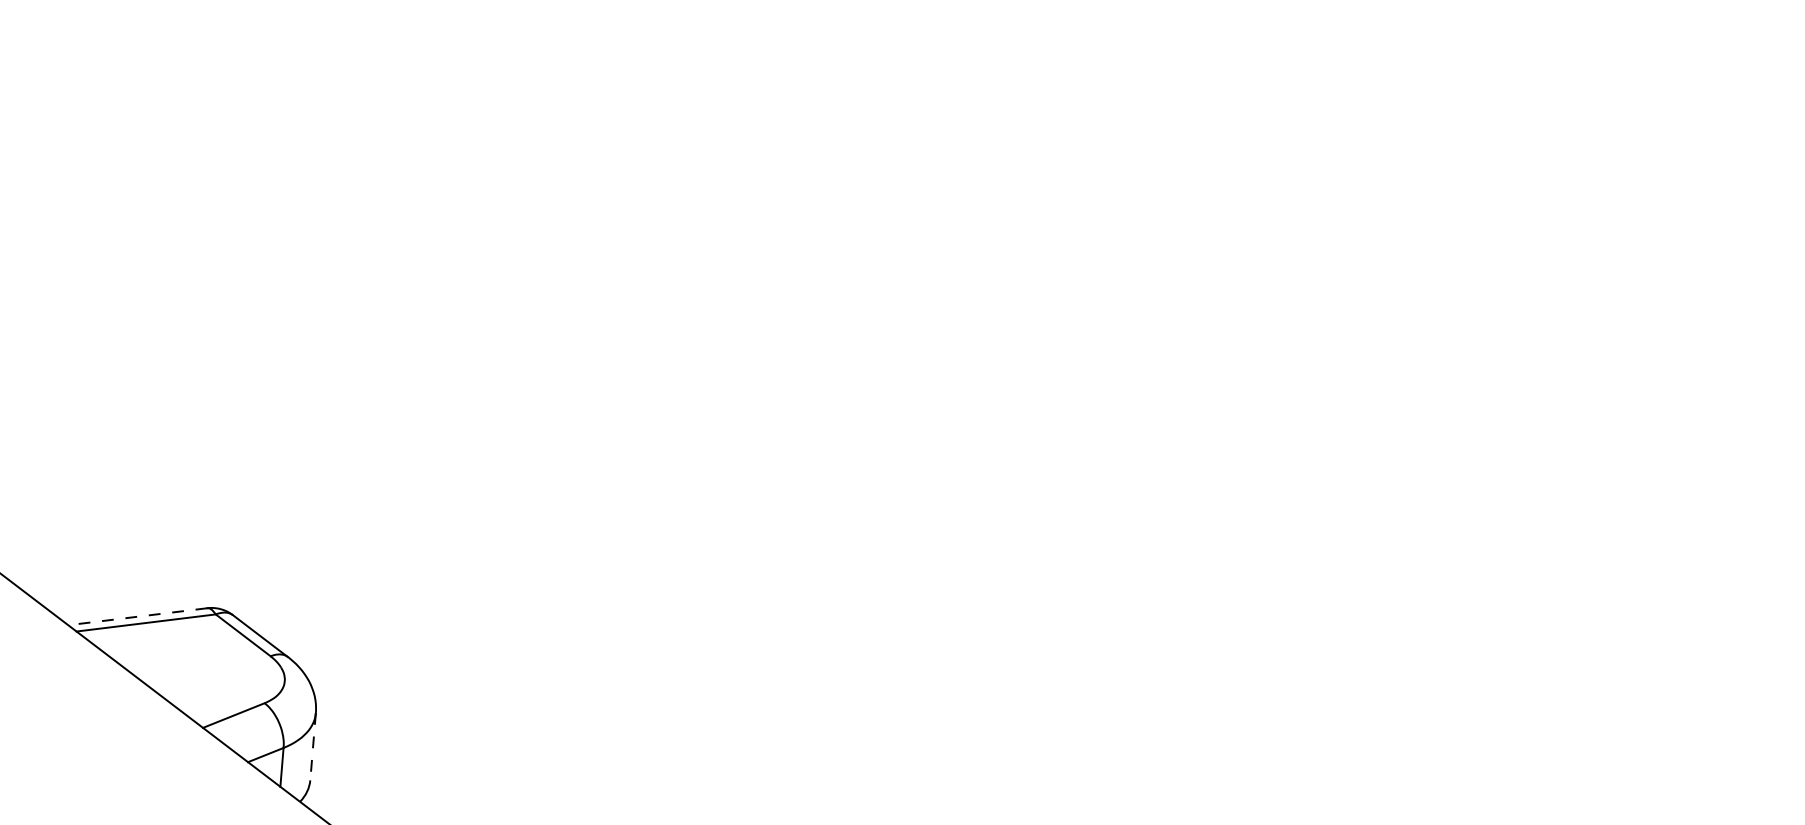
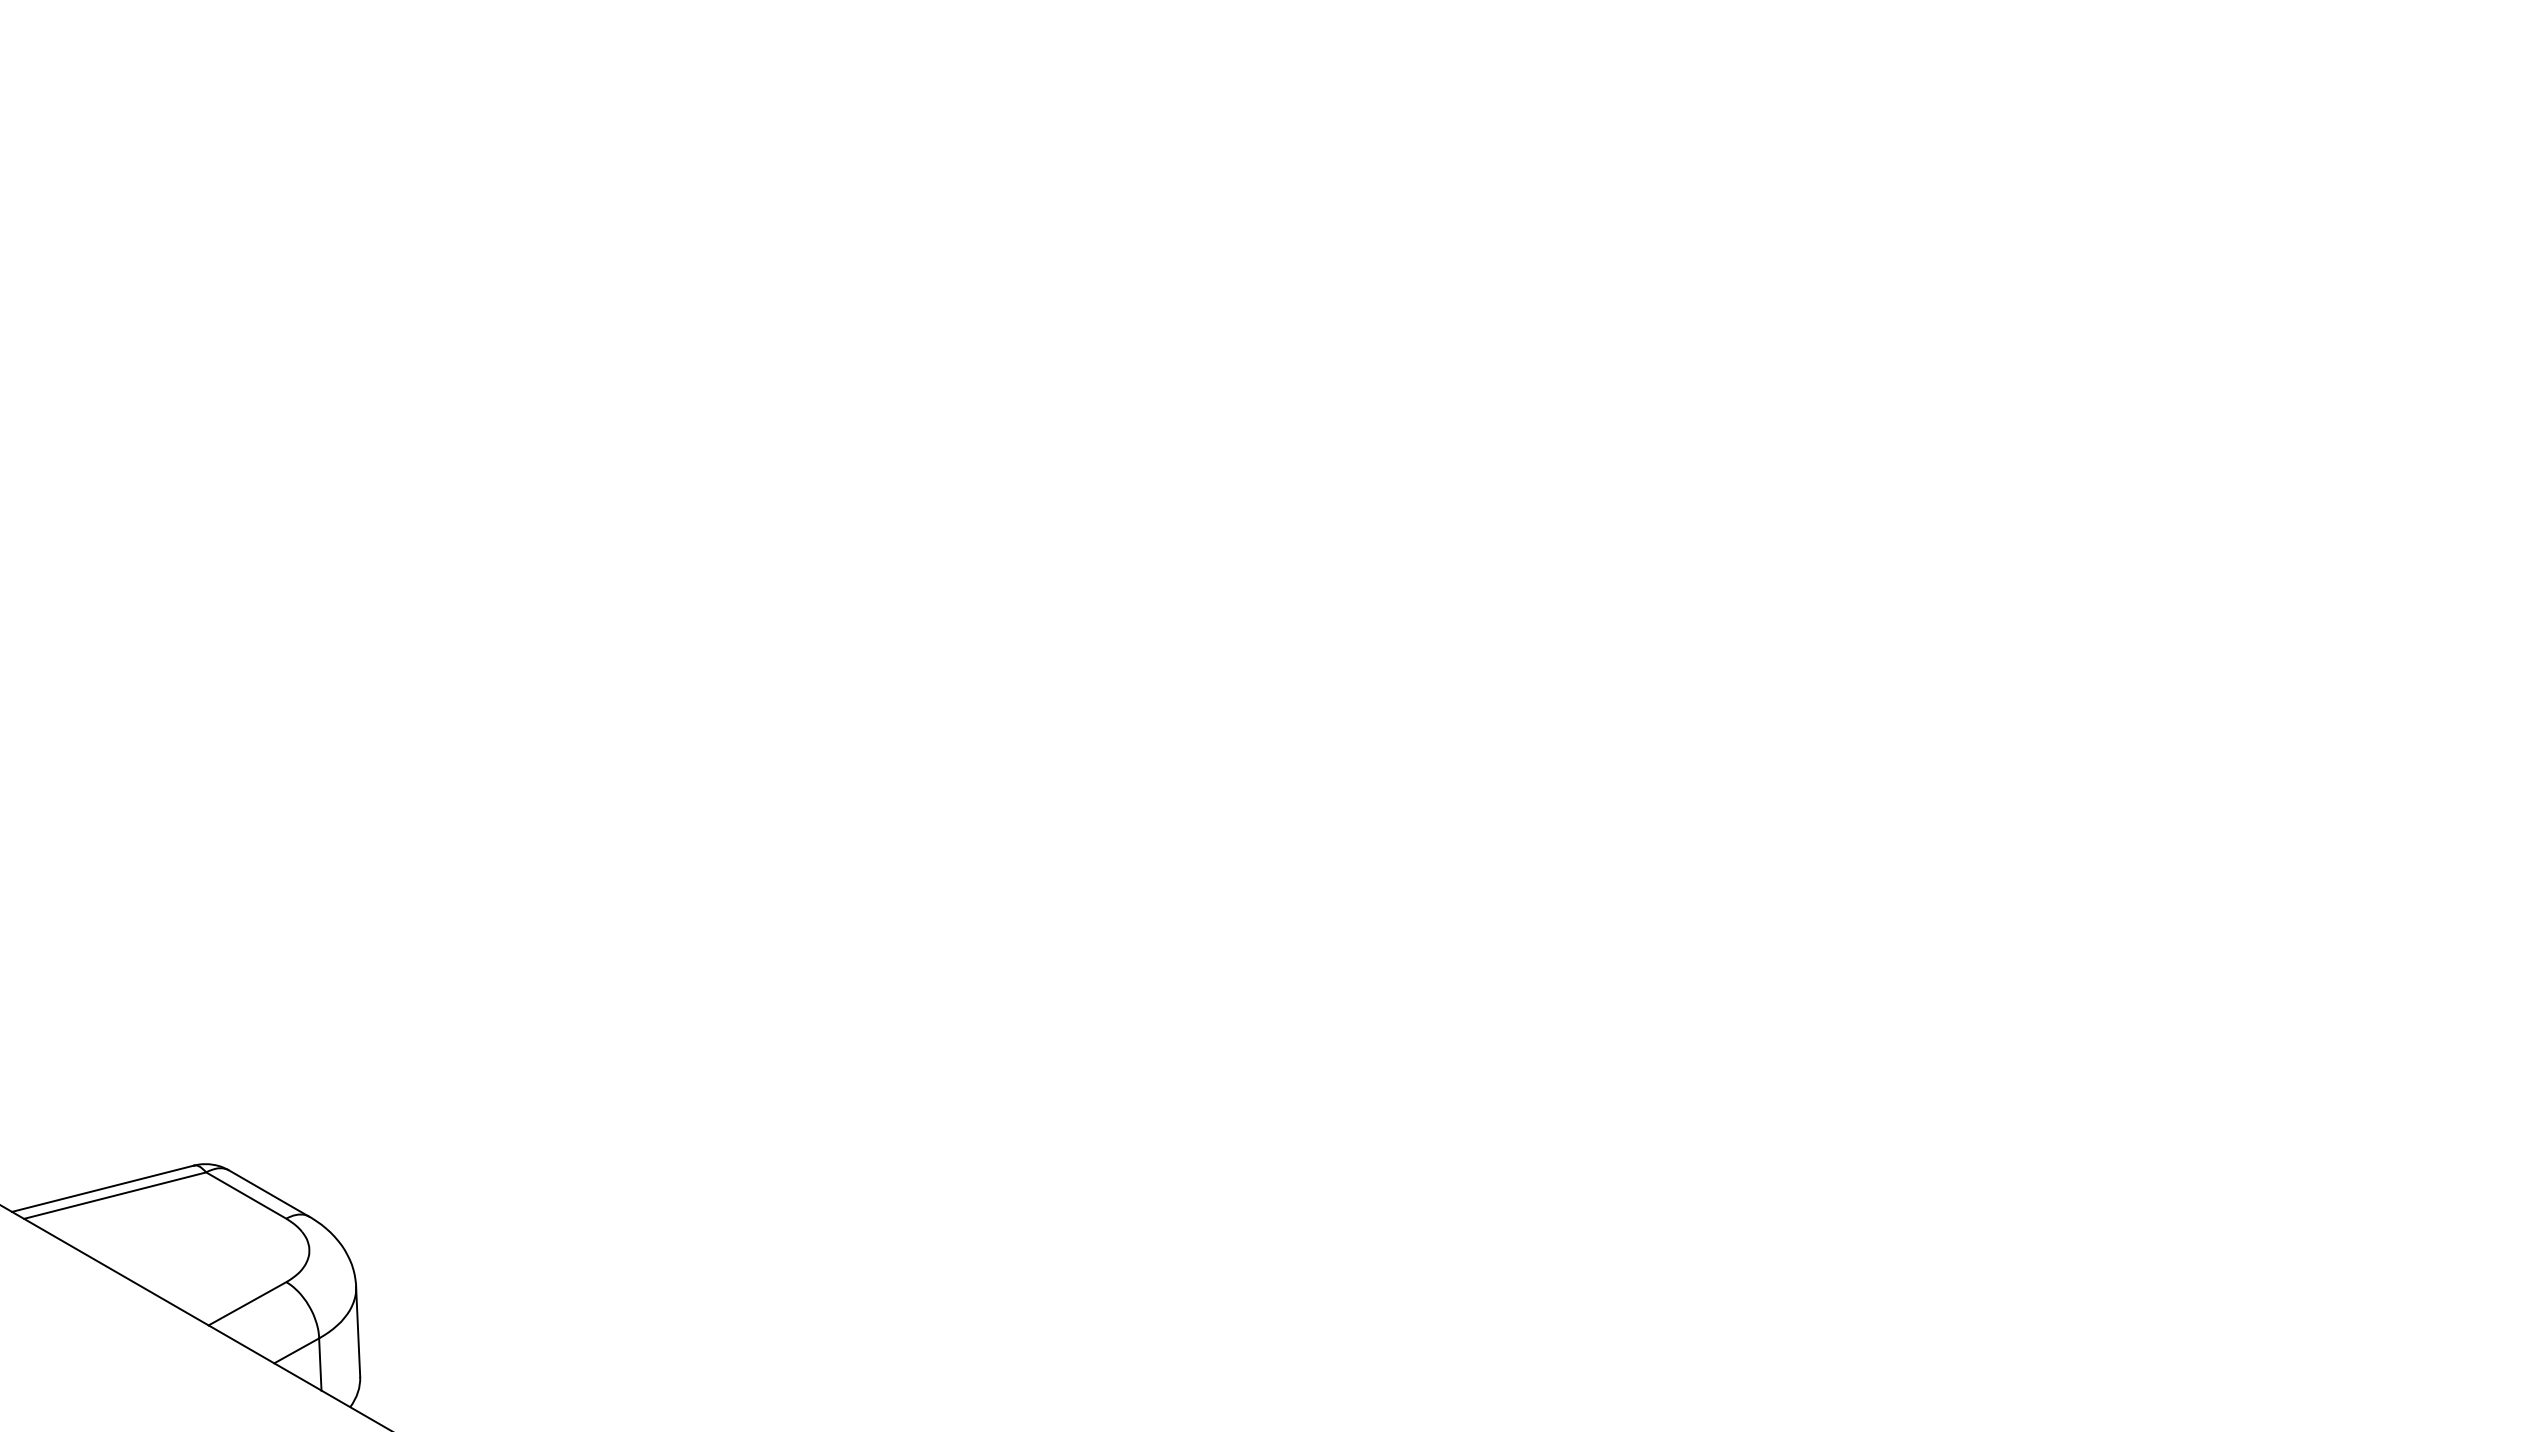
line: (137, 616) -> (102, 1188), dashed -> solid
line: (313, 747) -> (358, 1332), dashed -> solid

